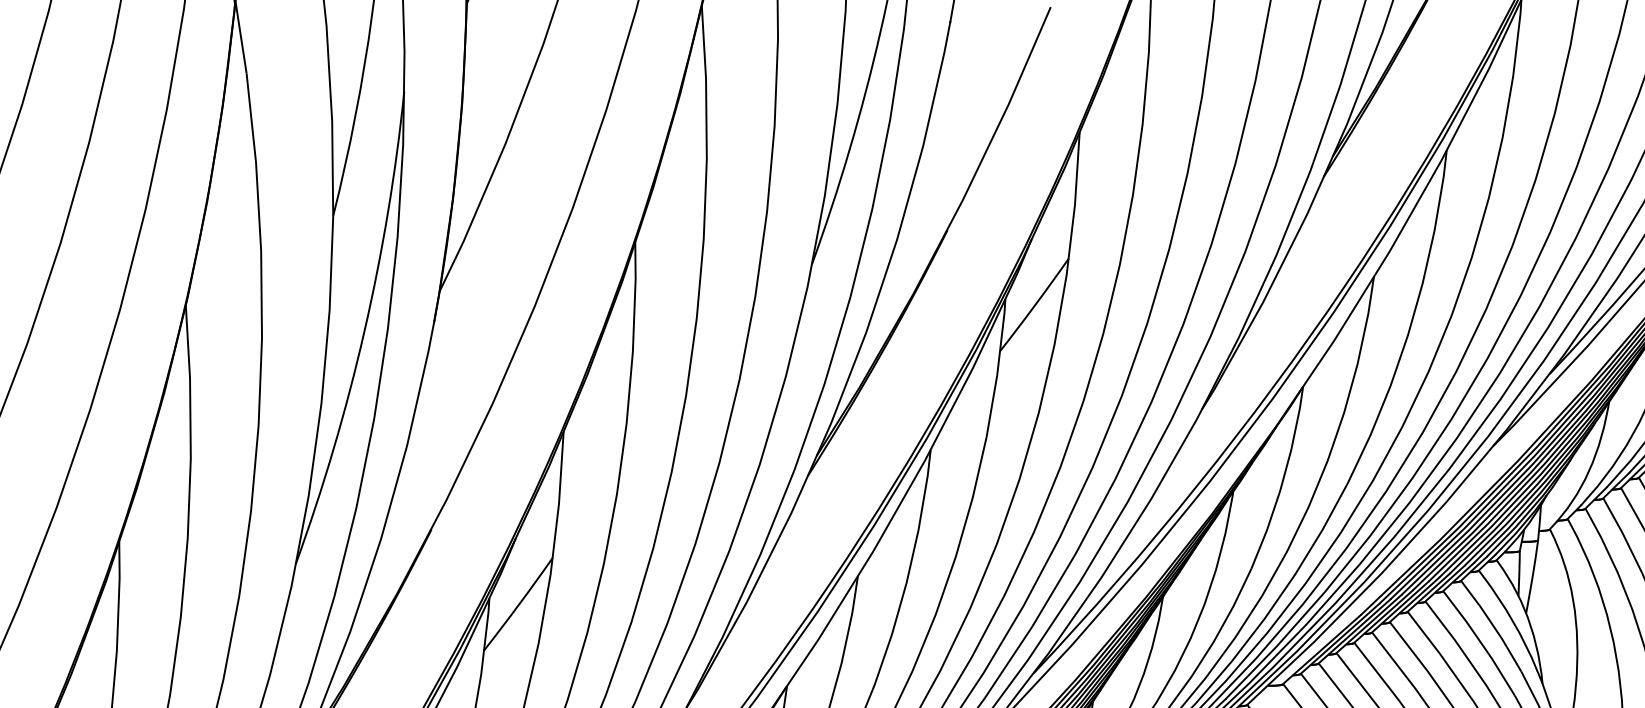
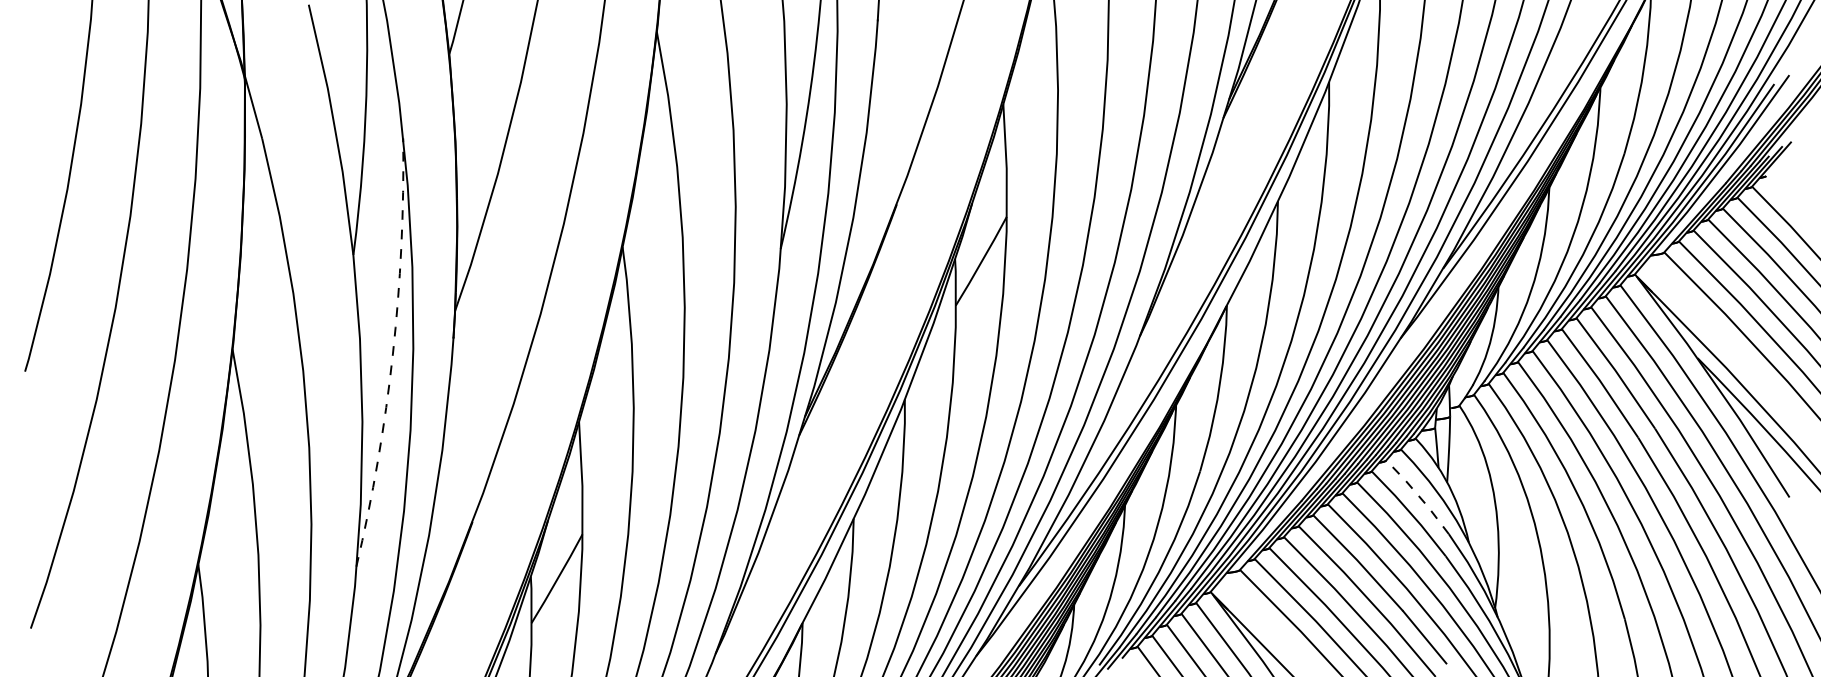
arc: (363, 331) -> (392, 354), solid -> dashed
line: (1492, 624) -> (1418, 495), solid -> dashed

